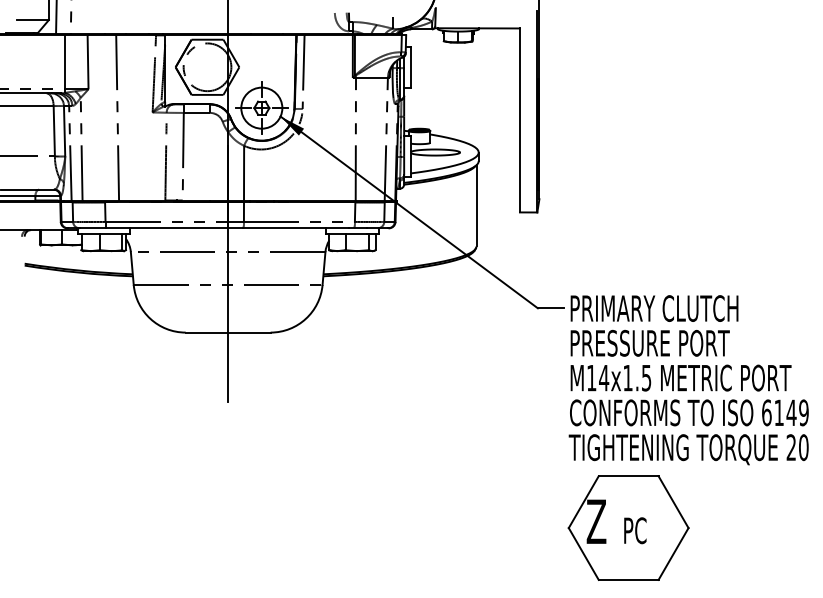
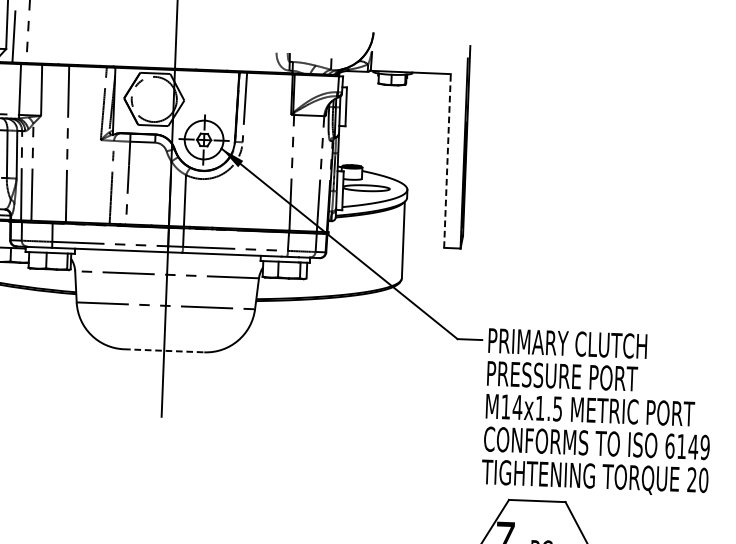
line: (519, 120) -> (447, 161), solid -> dashed
line: (228, 332) -> (164, 350), solid -> dashed

